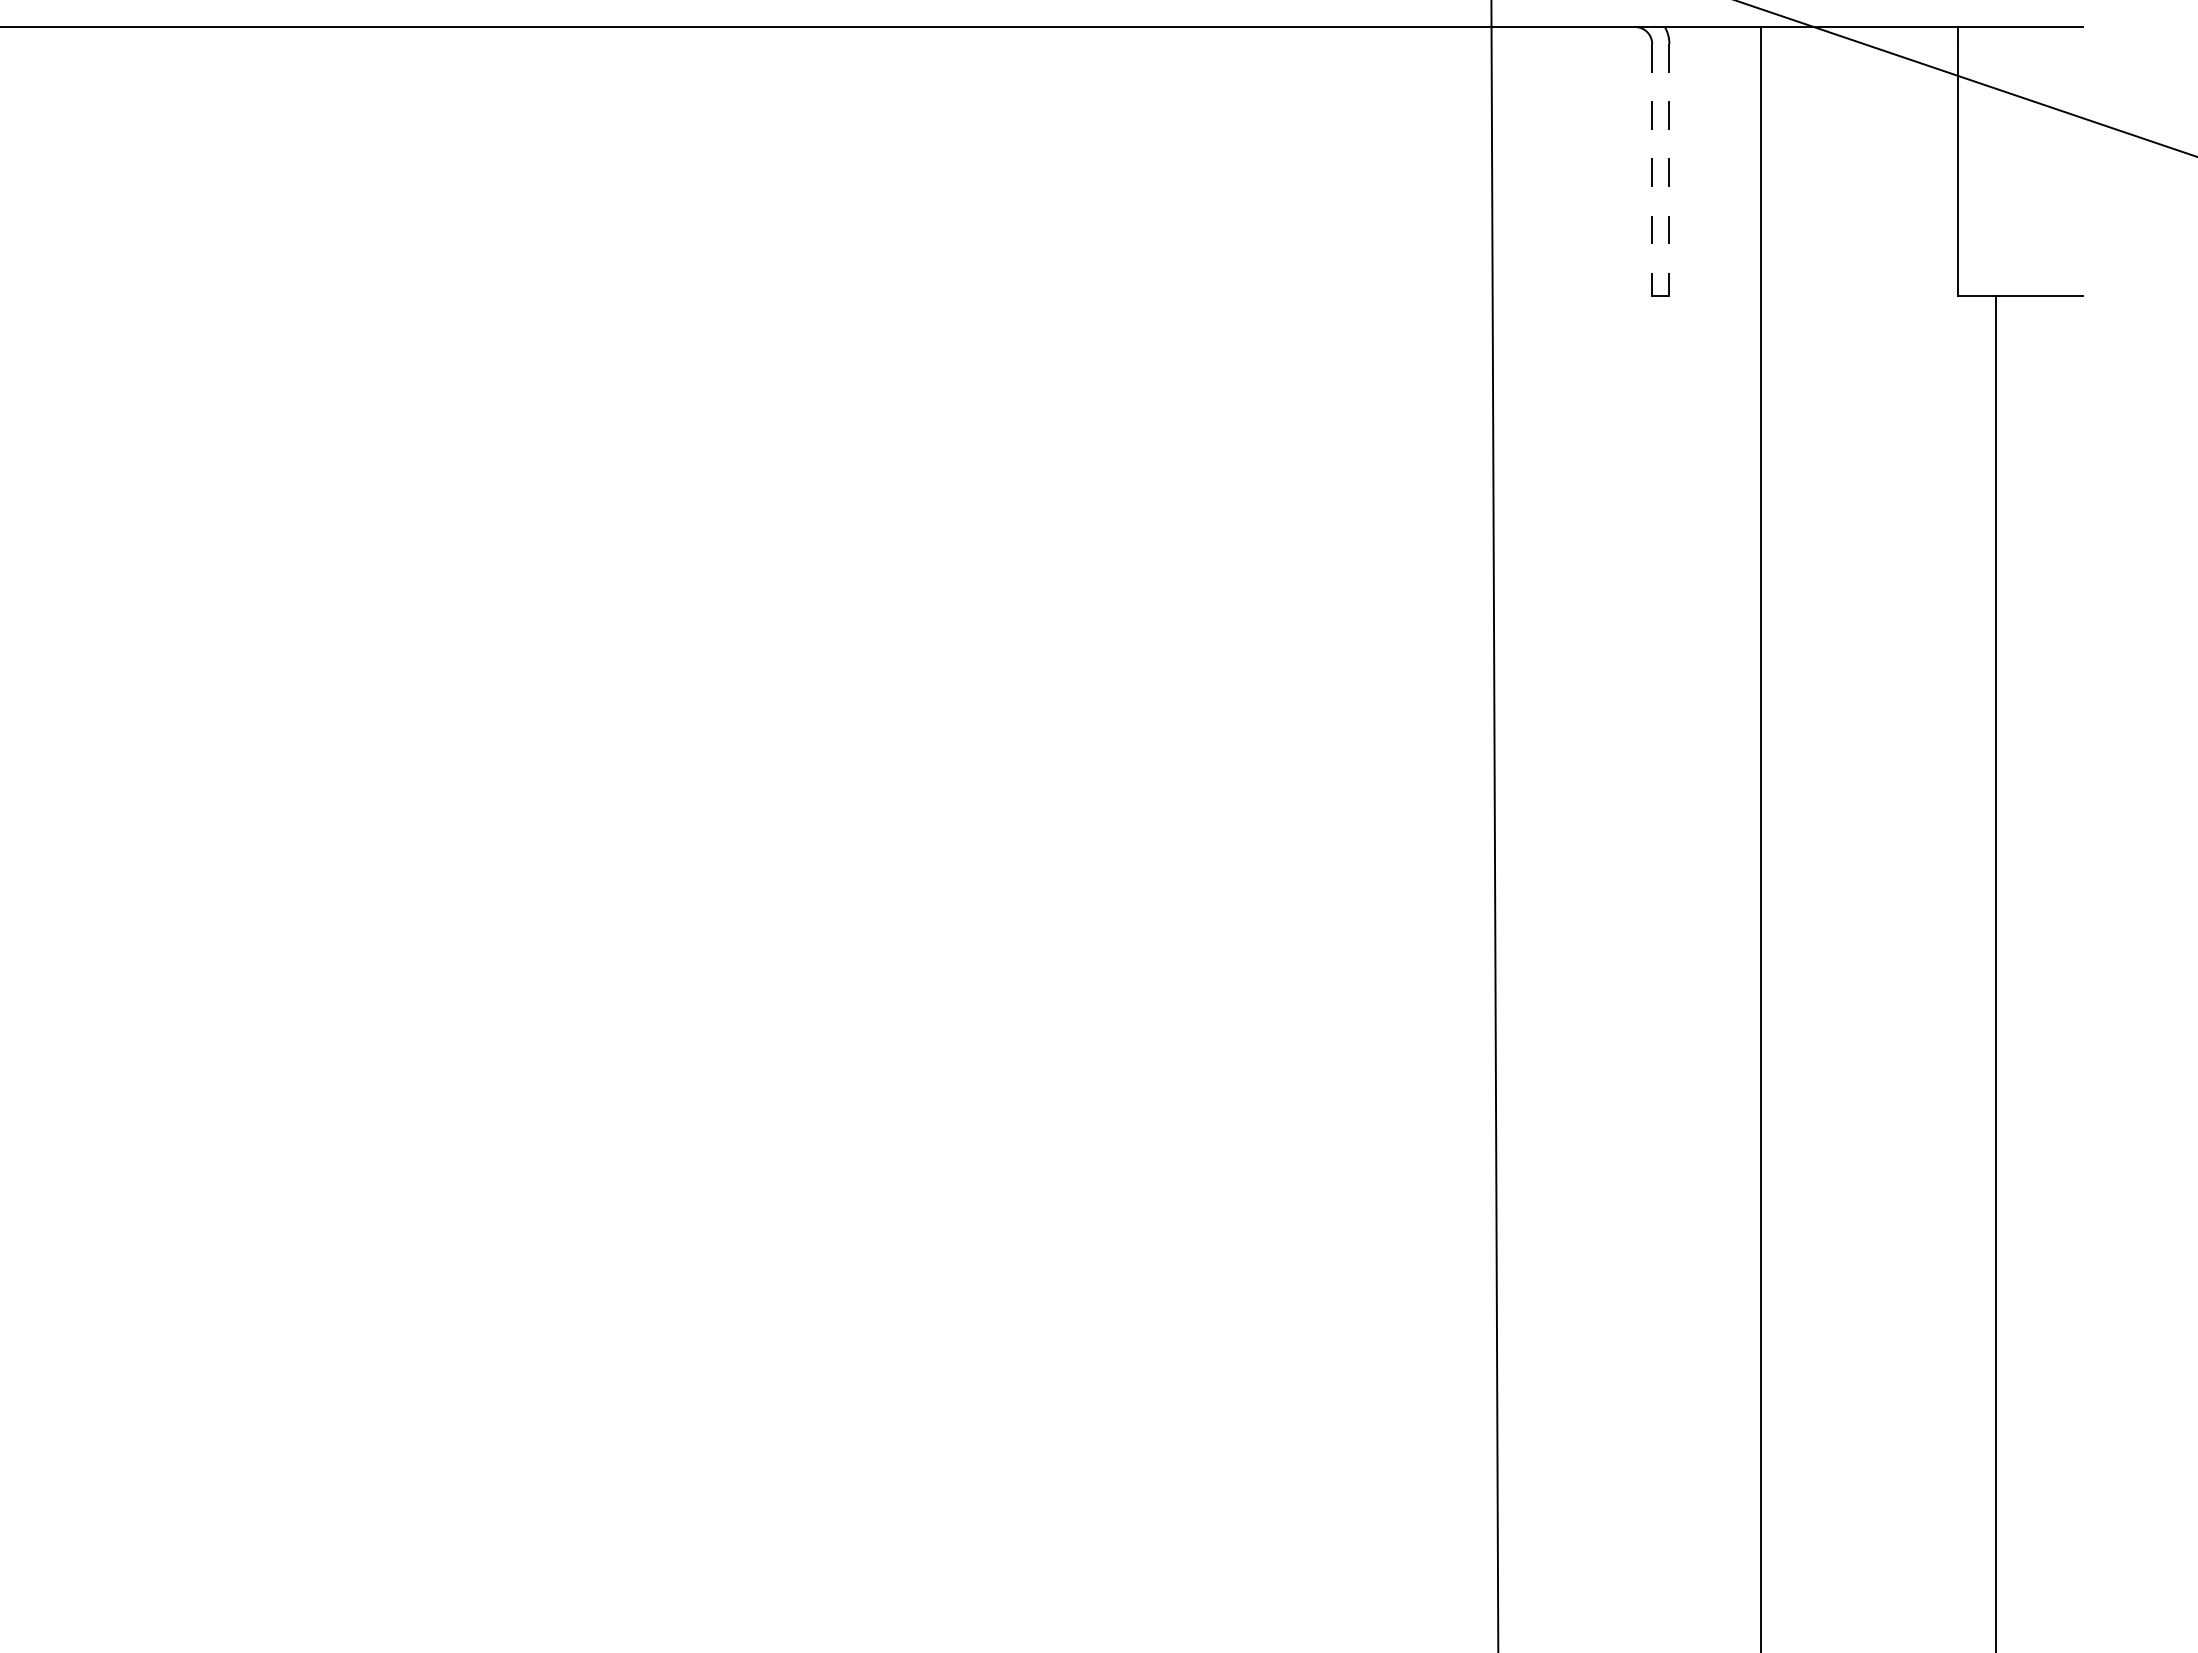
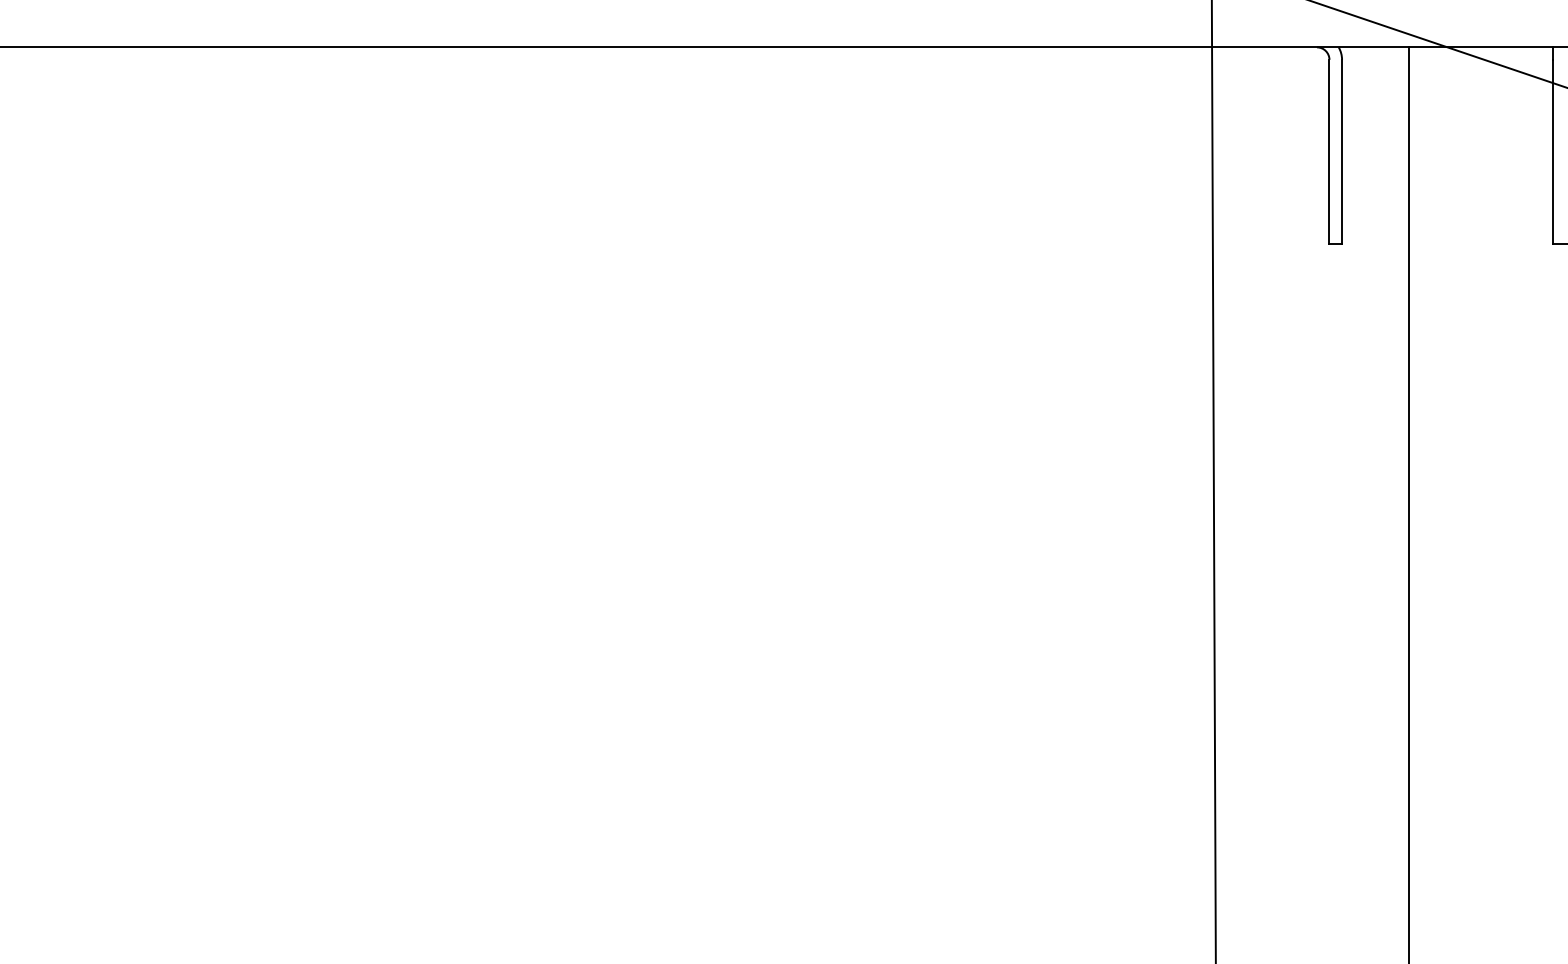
line: (1651, 169) -> (1328, 151), dashed -> solid
line: (1669, 169) -> (1342, 151), dashed -> solid

